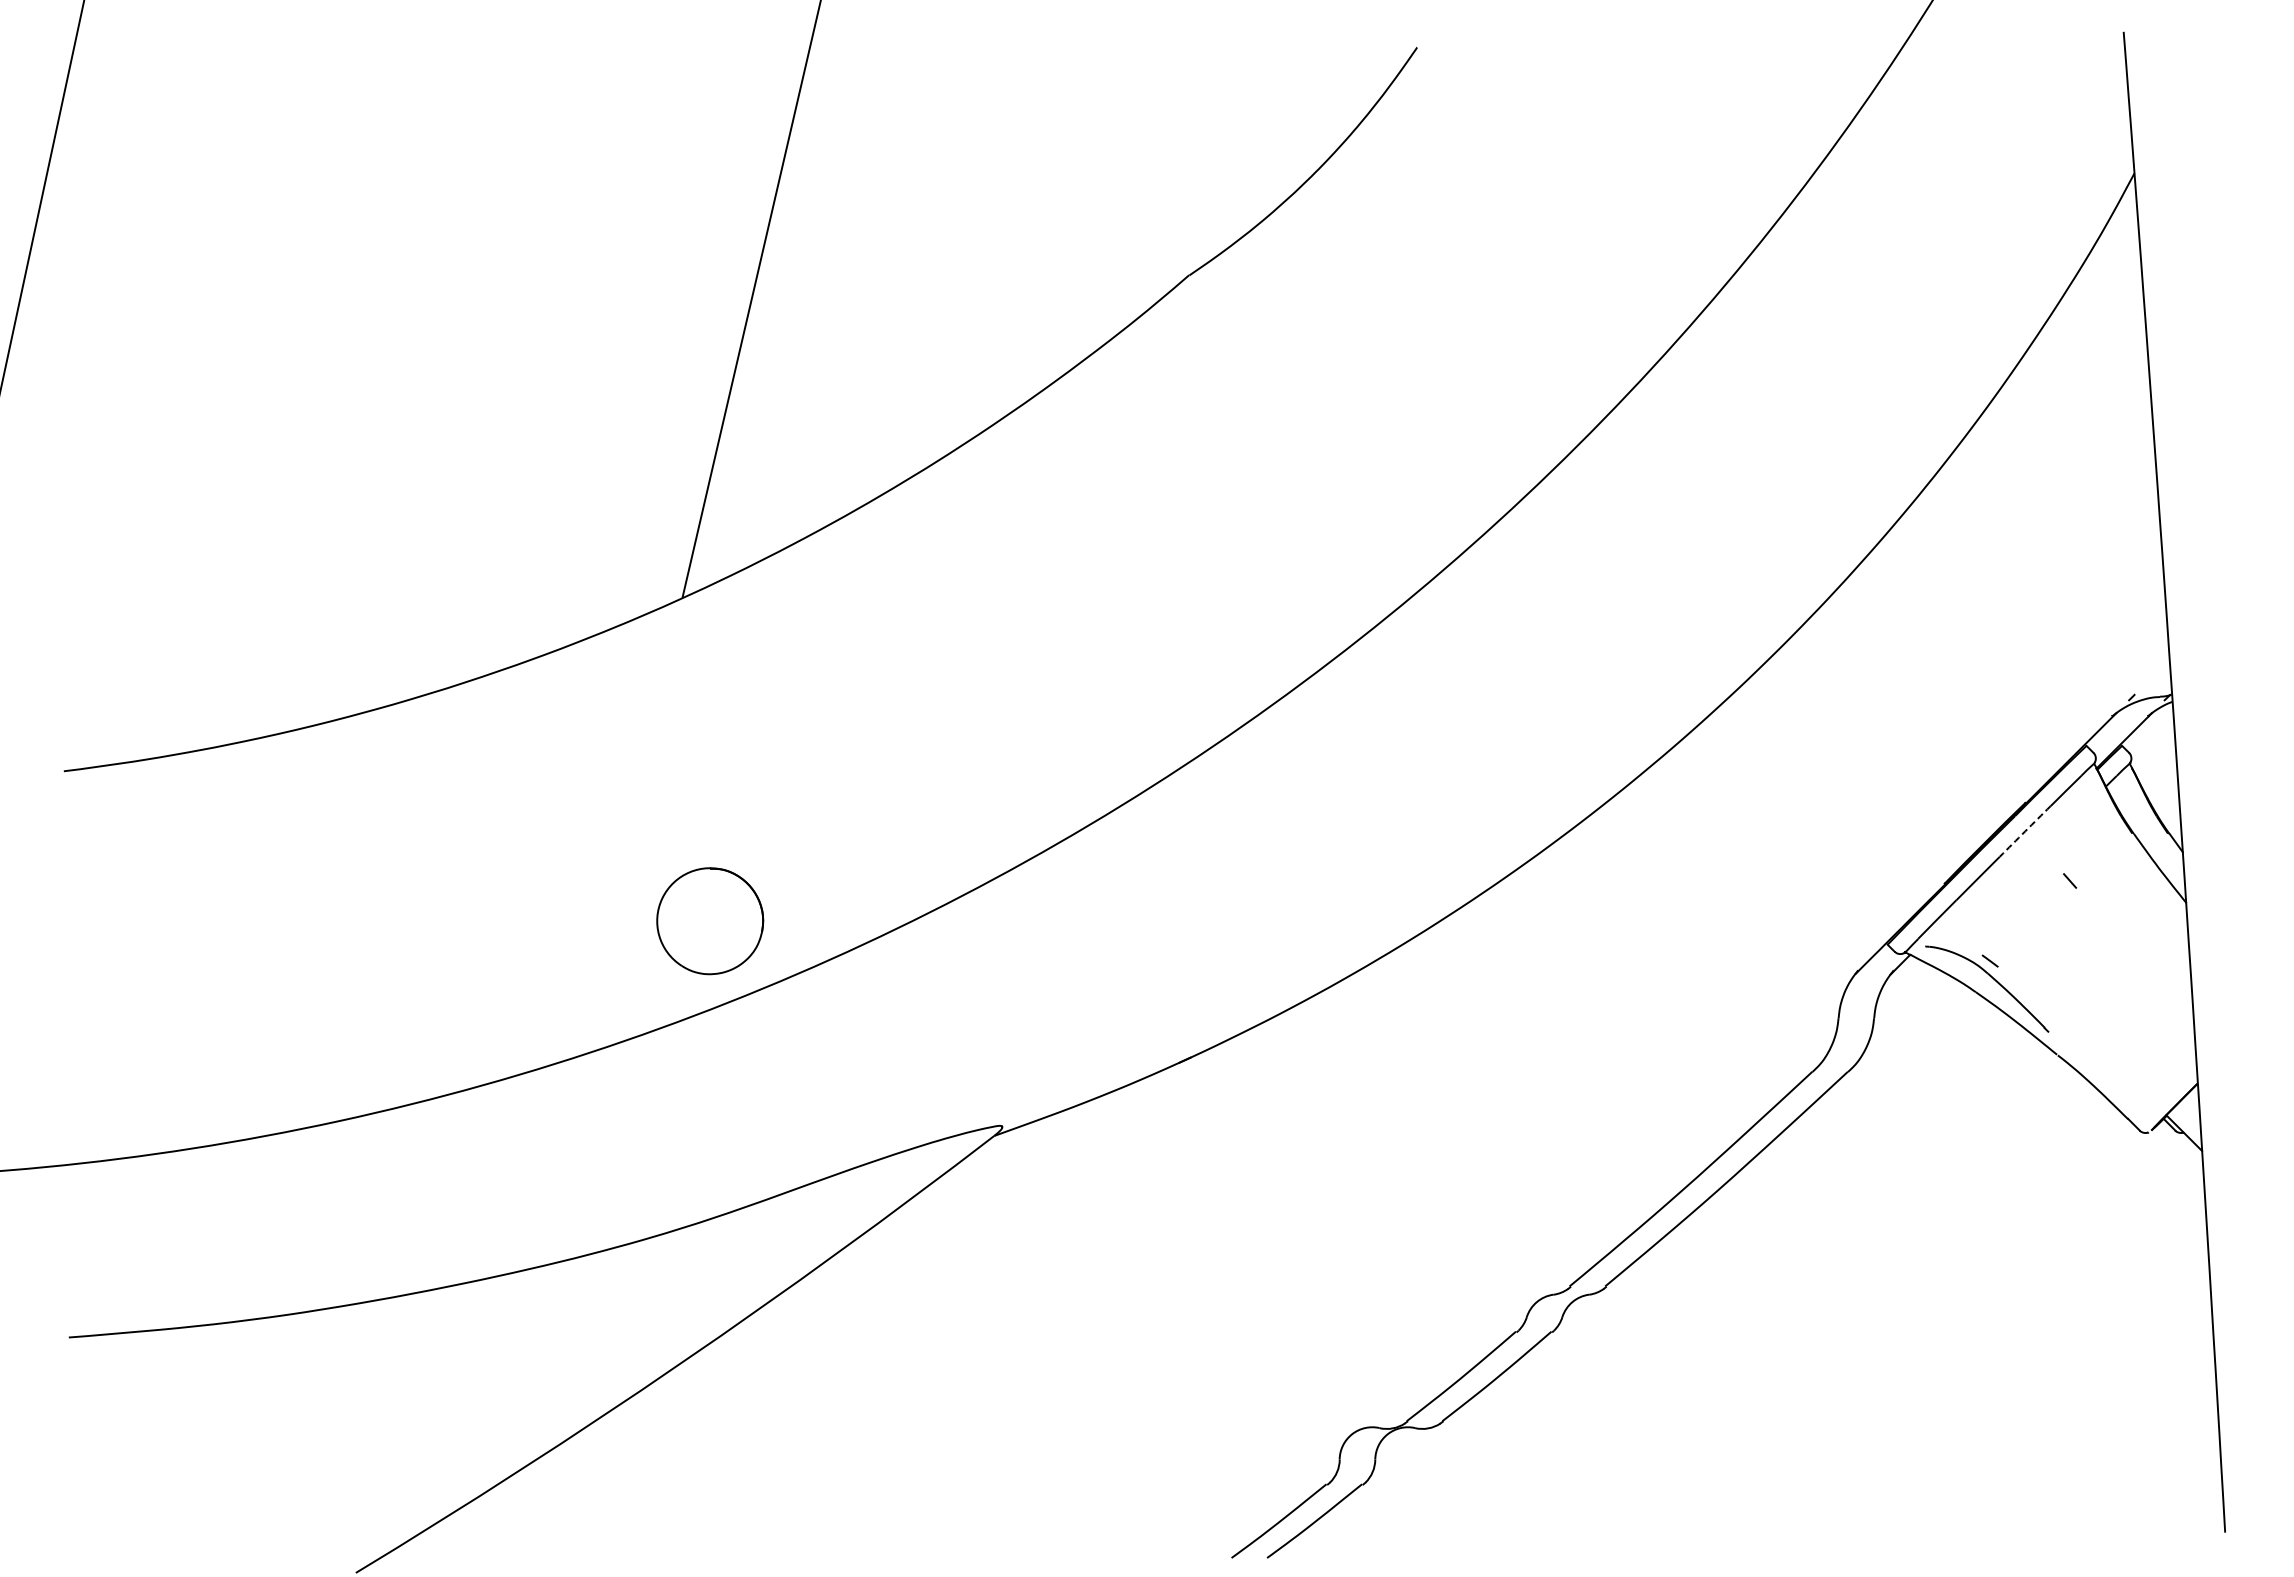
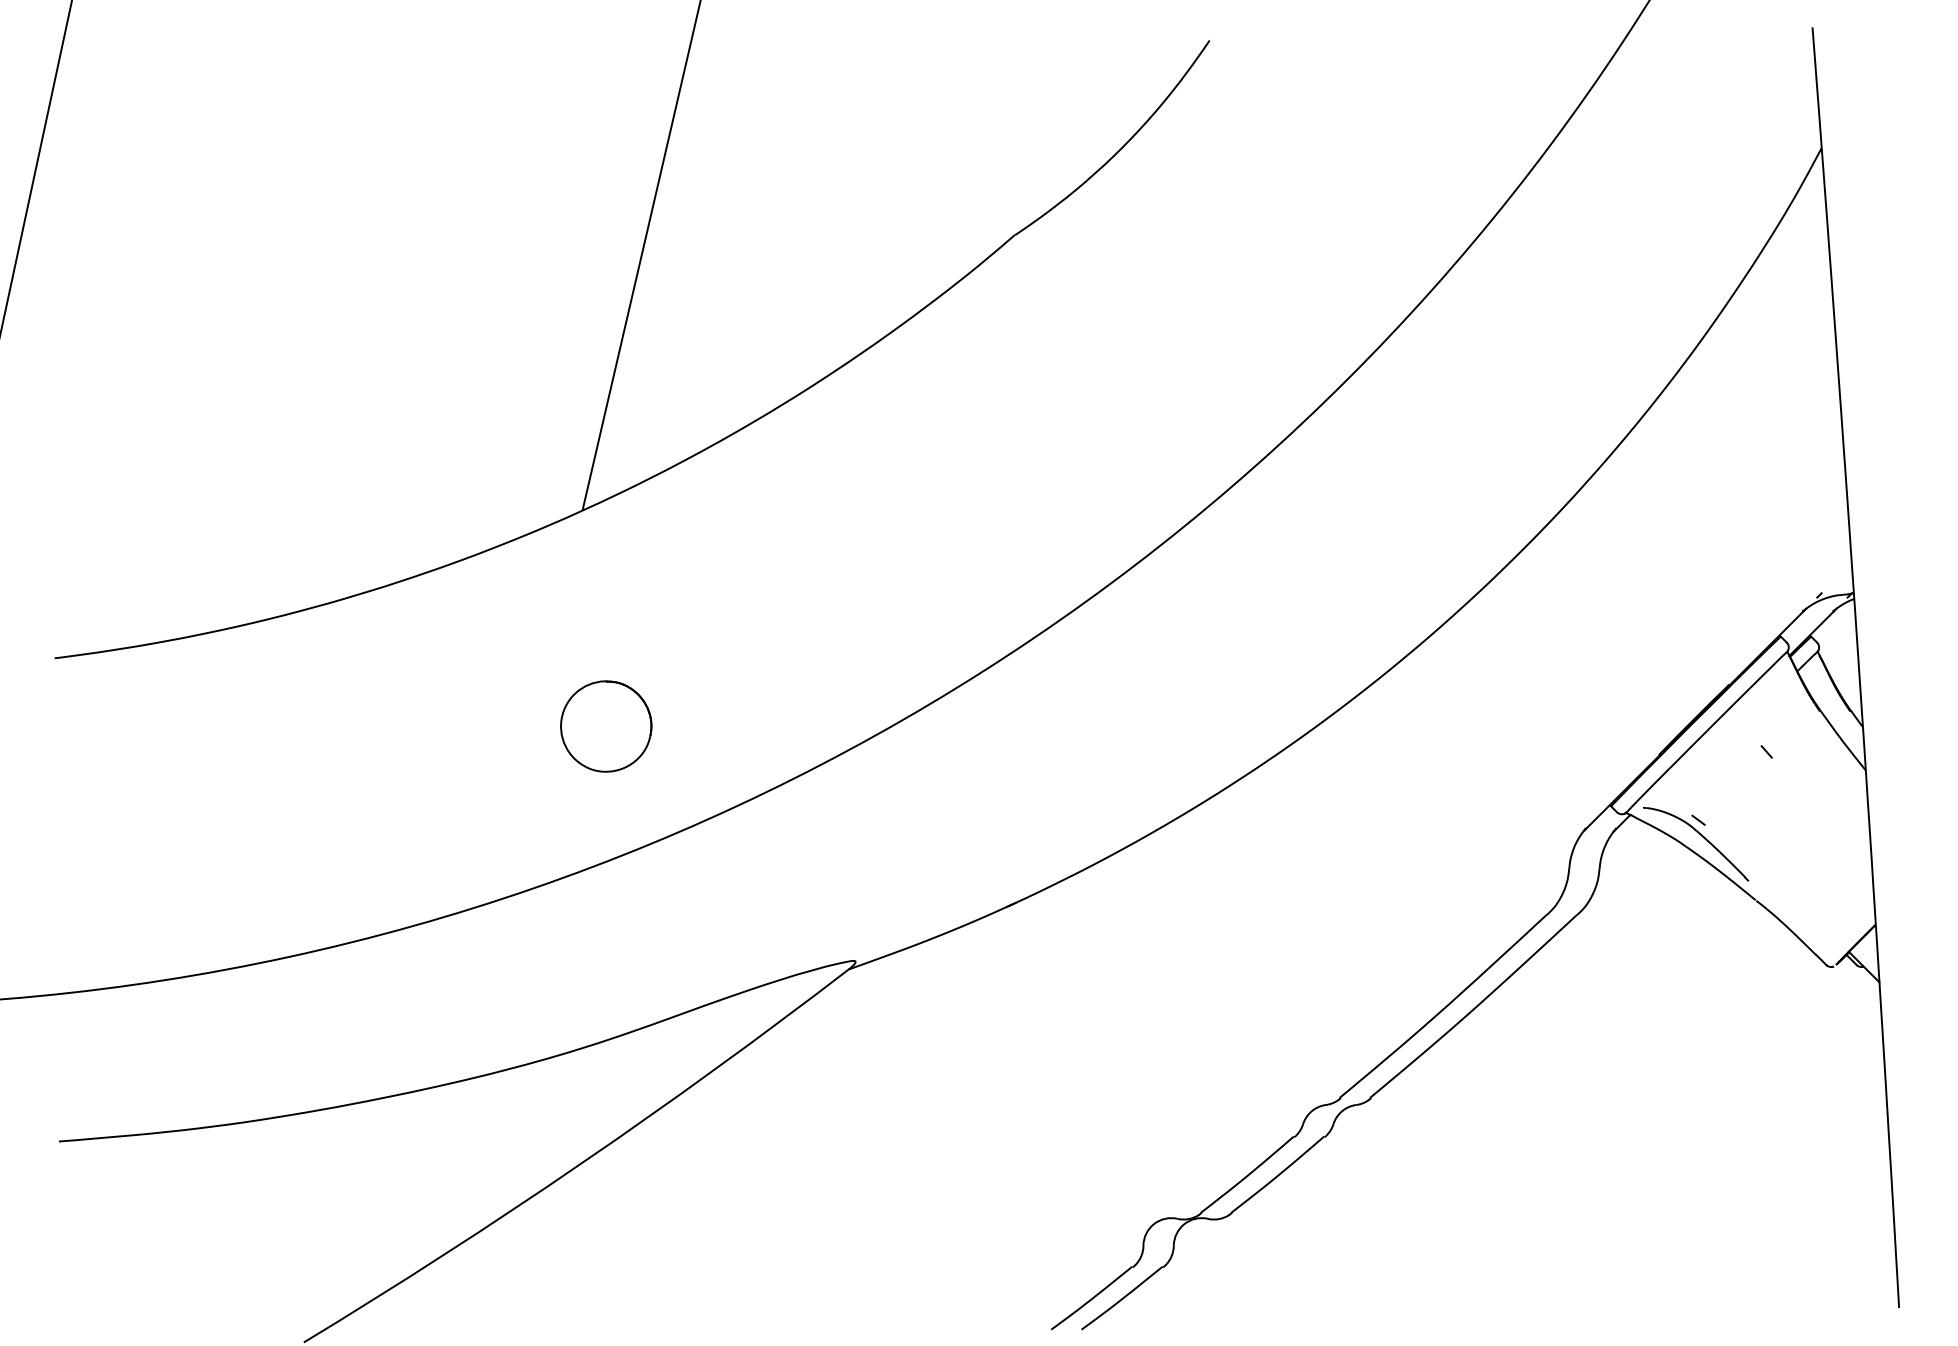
arc: (2025, 831) -> (1728, 709), dashed -> solid
part: (710, 921) -> (606, 726), moved

